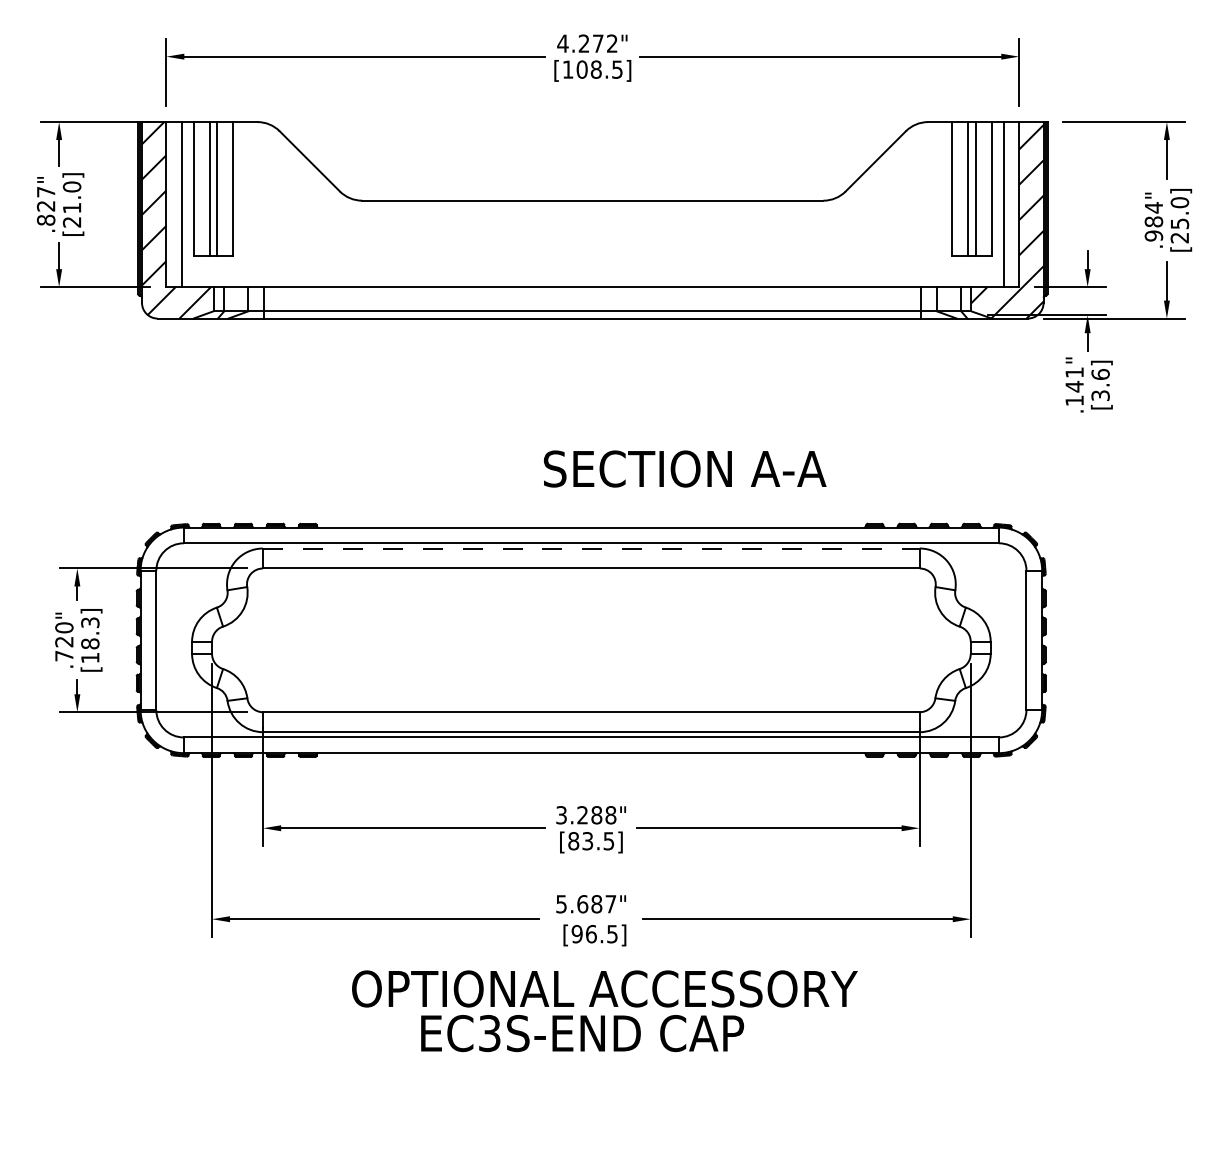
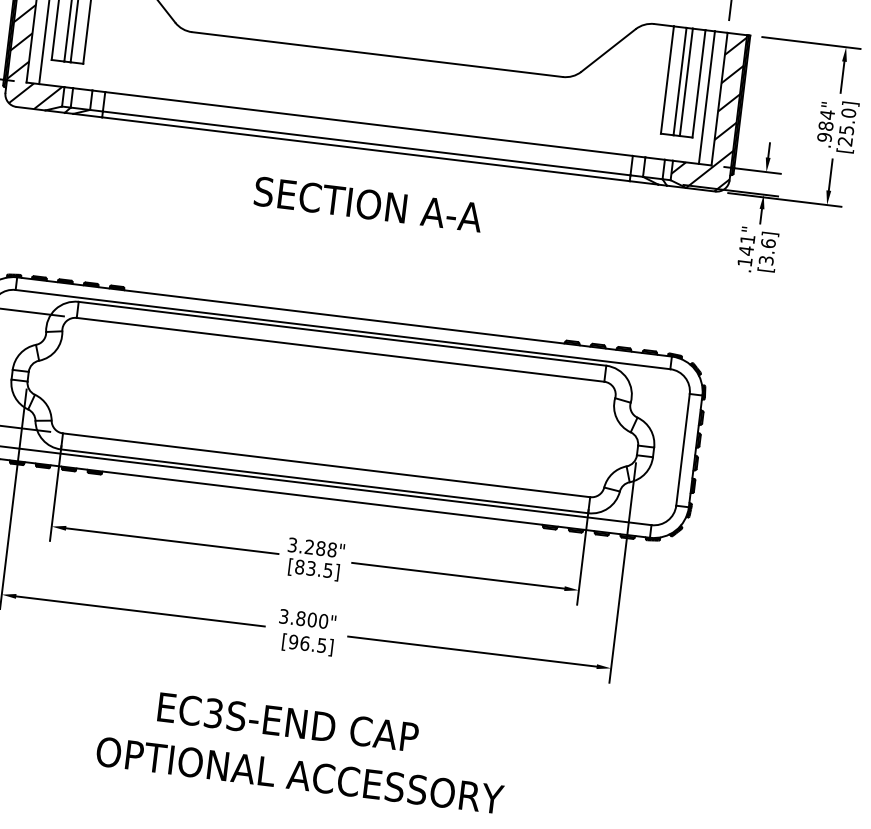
text: (684, 468) -> (368, 204), moved
line: (591, 548) -> (342, 333), dashed -> solid
text: (586, 904) -> (303, 619), 5.687" -> 3.800"
text: (604, 988) -> (299, 775), moved

